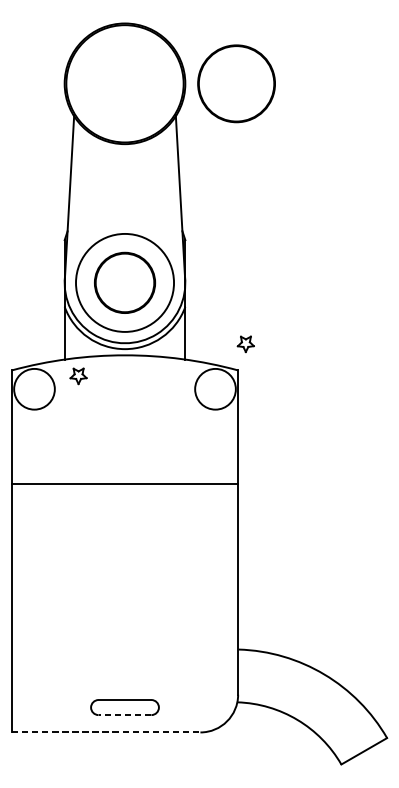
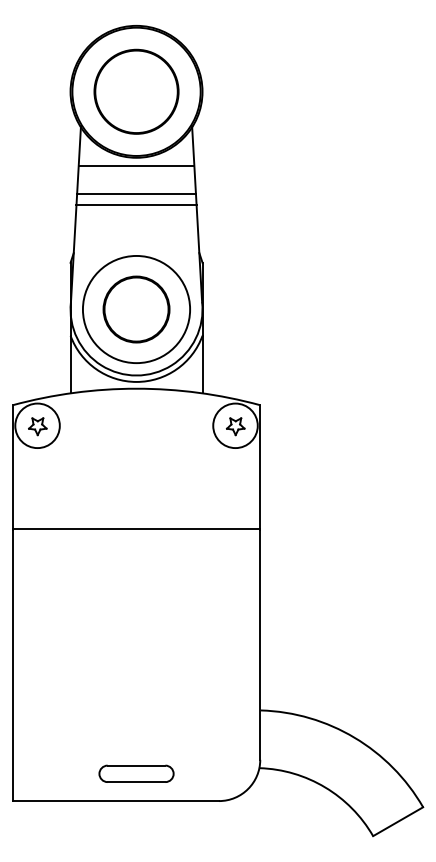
circle: (236, 83) -> (136, 91), moved
line: (124, 152) -> (136, 166), added
line: (124, 177) -> (136, 194), added
line: (124, 187) -> (136, 205), added
part: (245, 344) -> (235, 426), moved
part: (78, 376) -> (37, 426), moved
line: (124, 715) -> (136, 782), dashed -> solid
line: (106, 732) -> (116, 801), dashed -> solid

